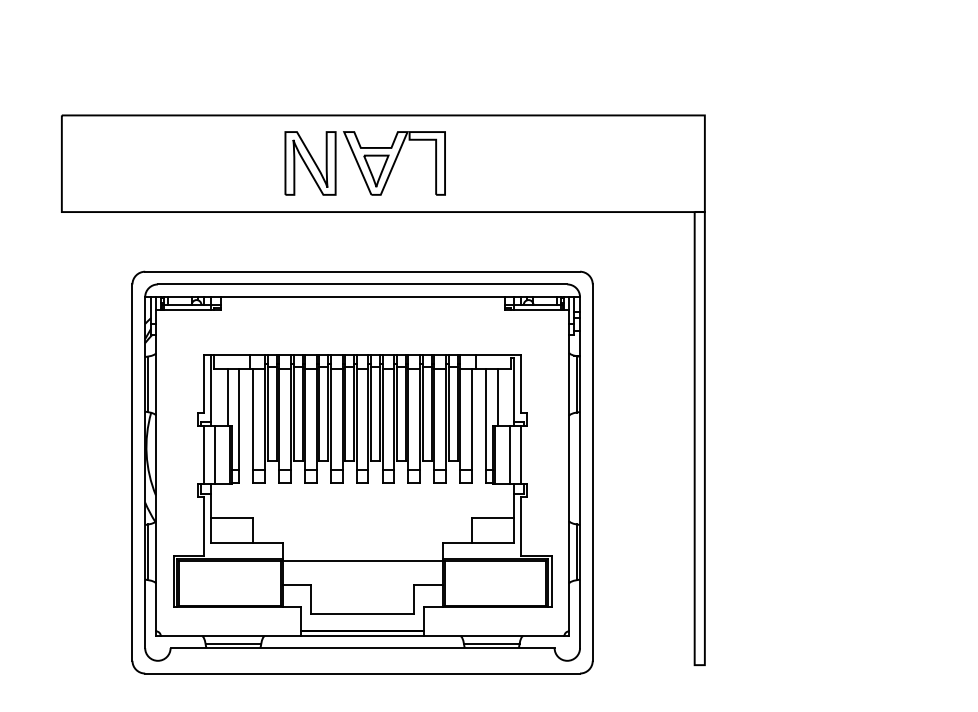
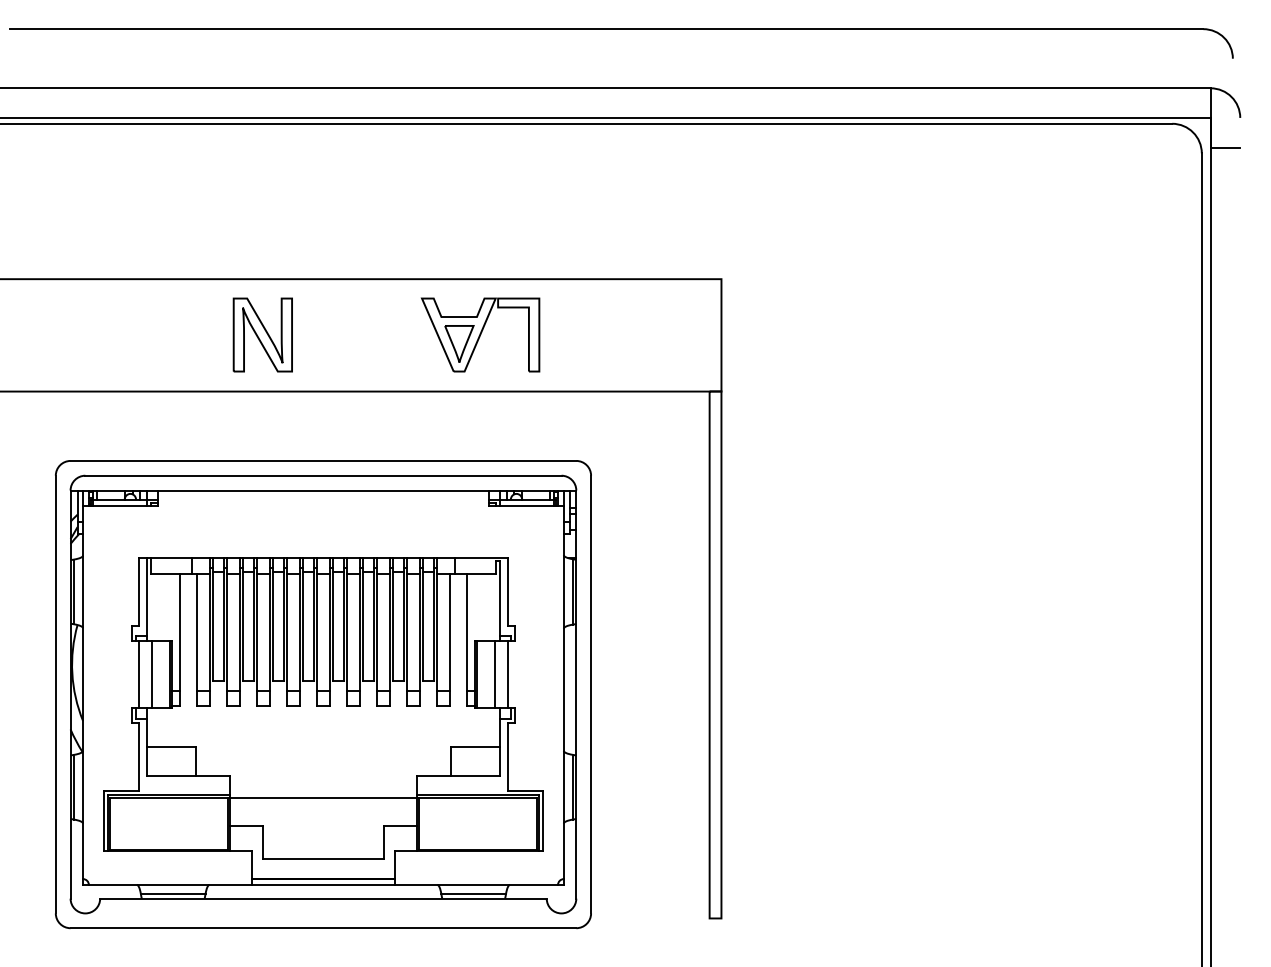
part: (394, 163) -> (480, 334), moved
line: (227, 396) -> (166, 606), removed
line: (497, 396) -> (480, 606), removed

